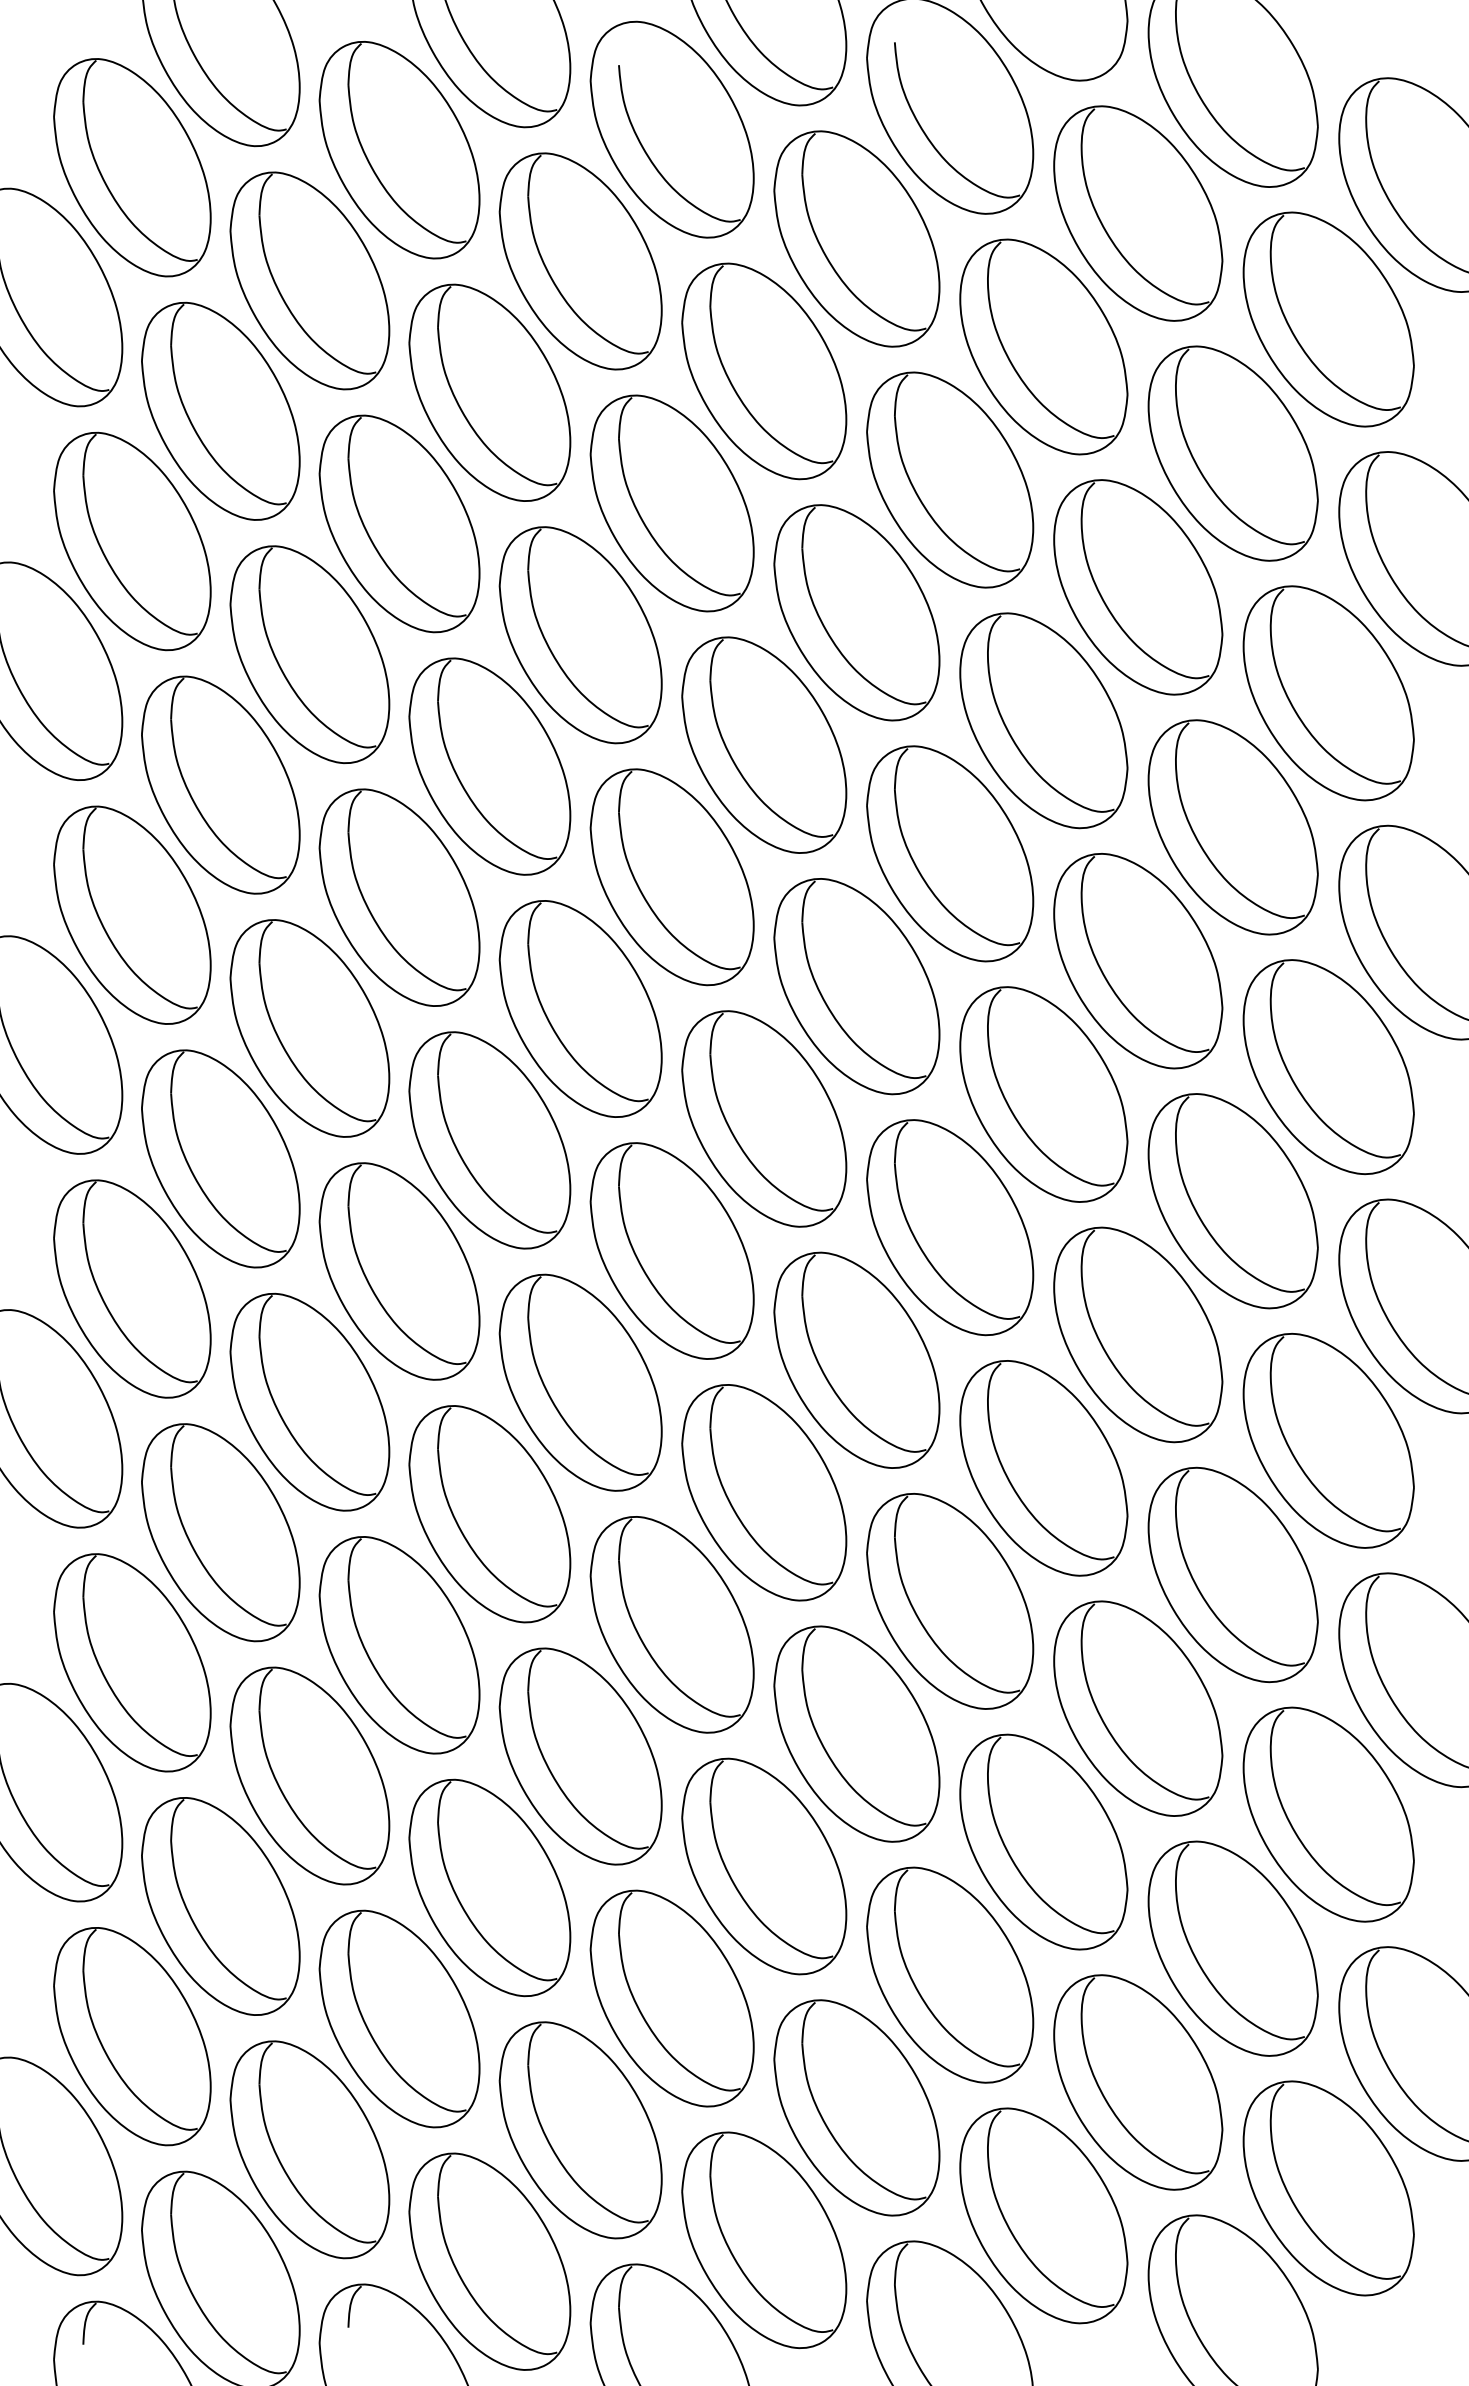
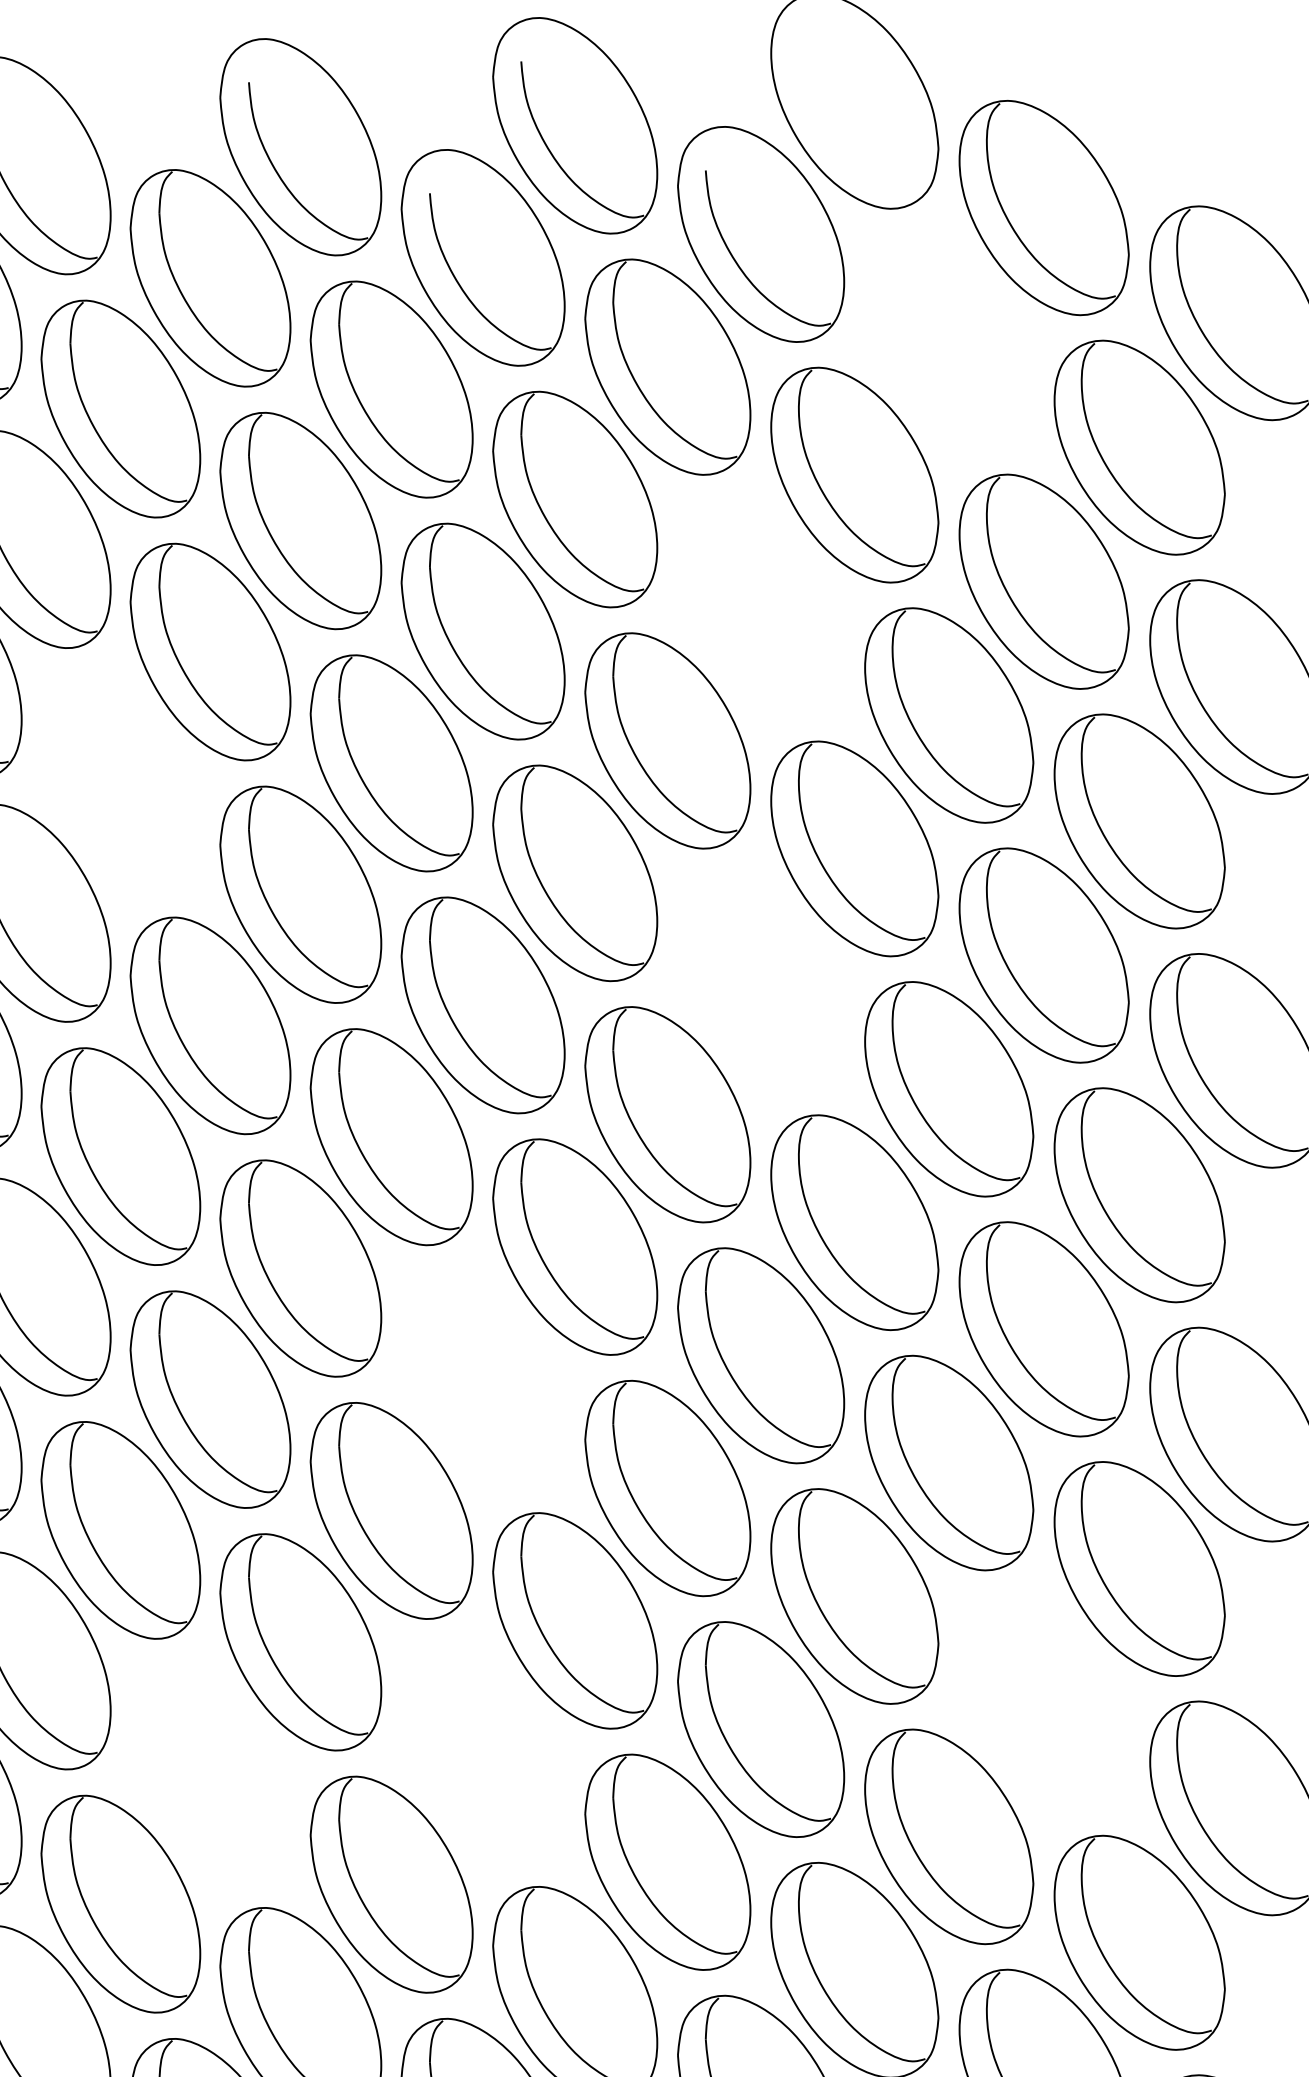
part: (1138, 213) -> (949, 341), removed
part: (950, 479) -> (761, 607), removed
part: (309, 654) -> (120, 782), removed
part: (950, 853) -> (761, 981), removed
part: (671, 1250) -> (482, 1378), removed
part: (1232, 1574) -> (1043, 1702), removed
part: (671, 1624) -> (482, 1752), removed
part: (399, 1645) -> (210, 1773), removed

